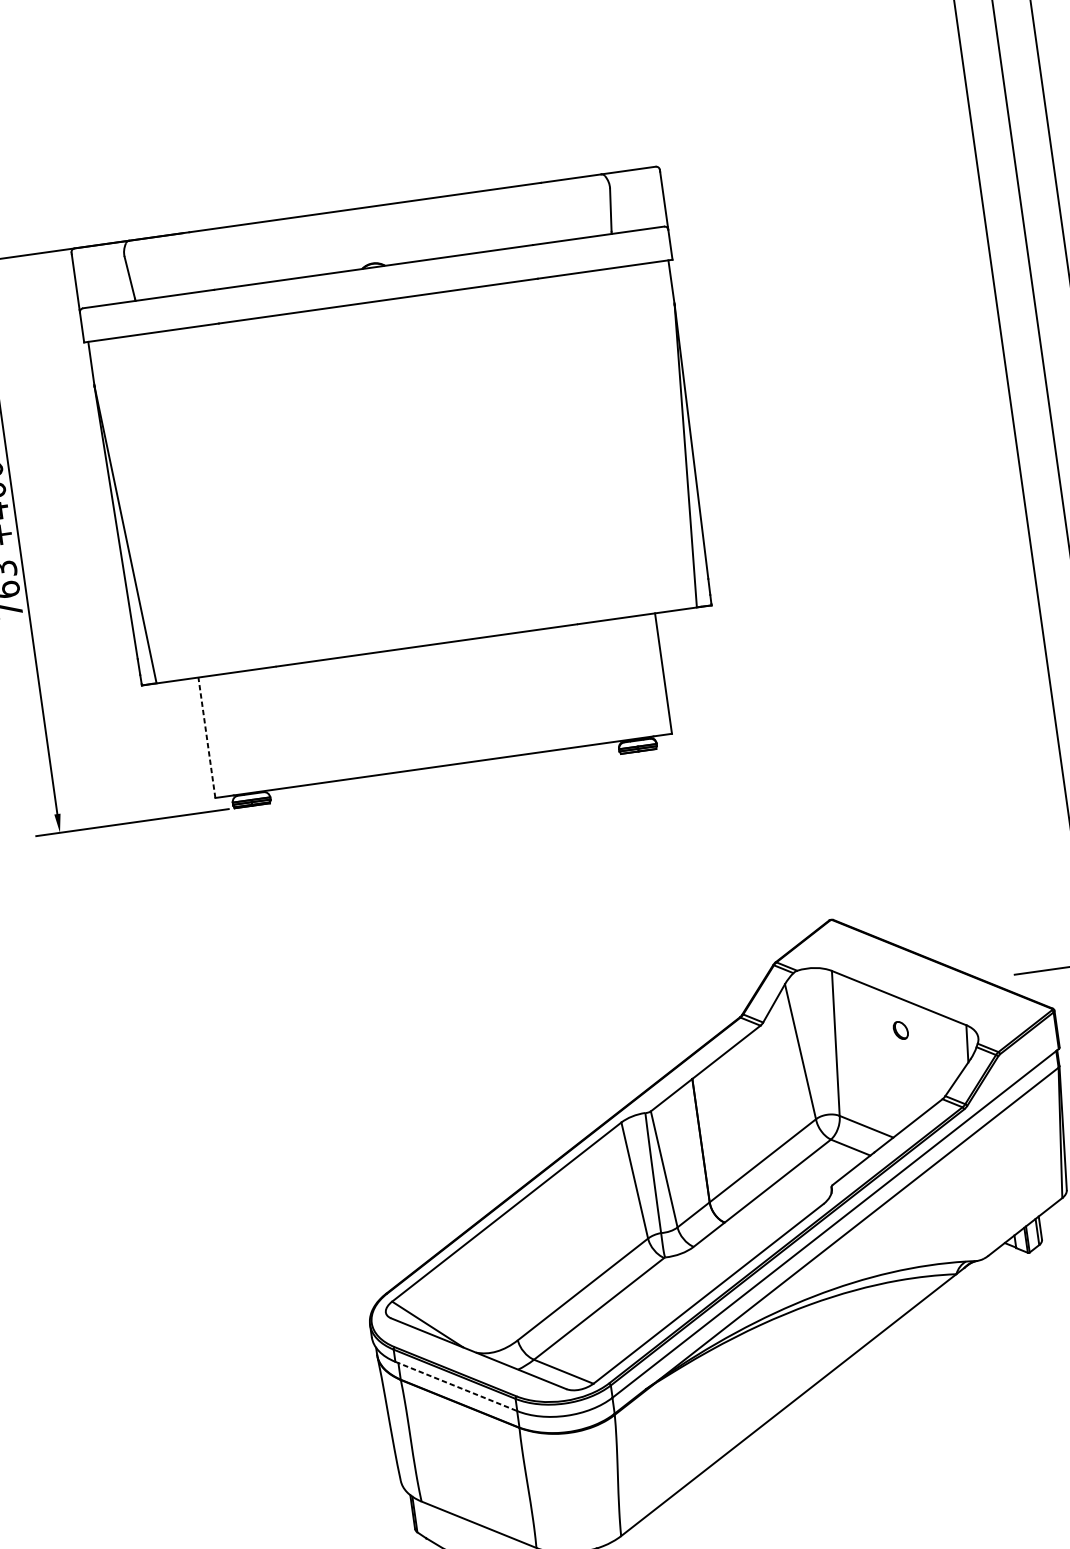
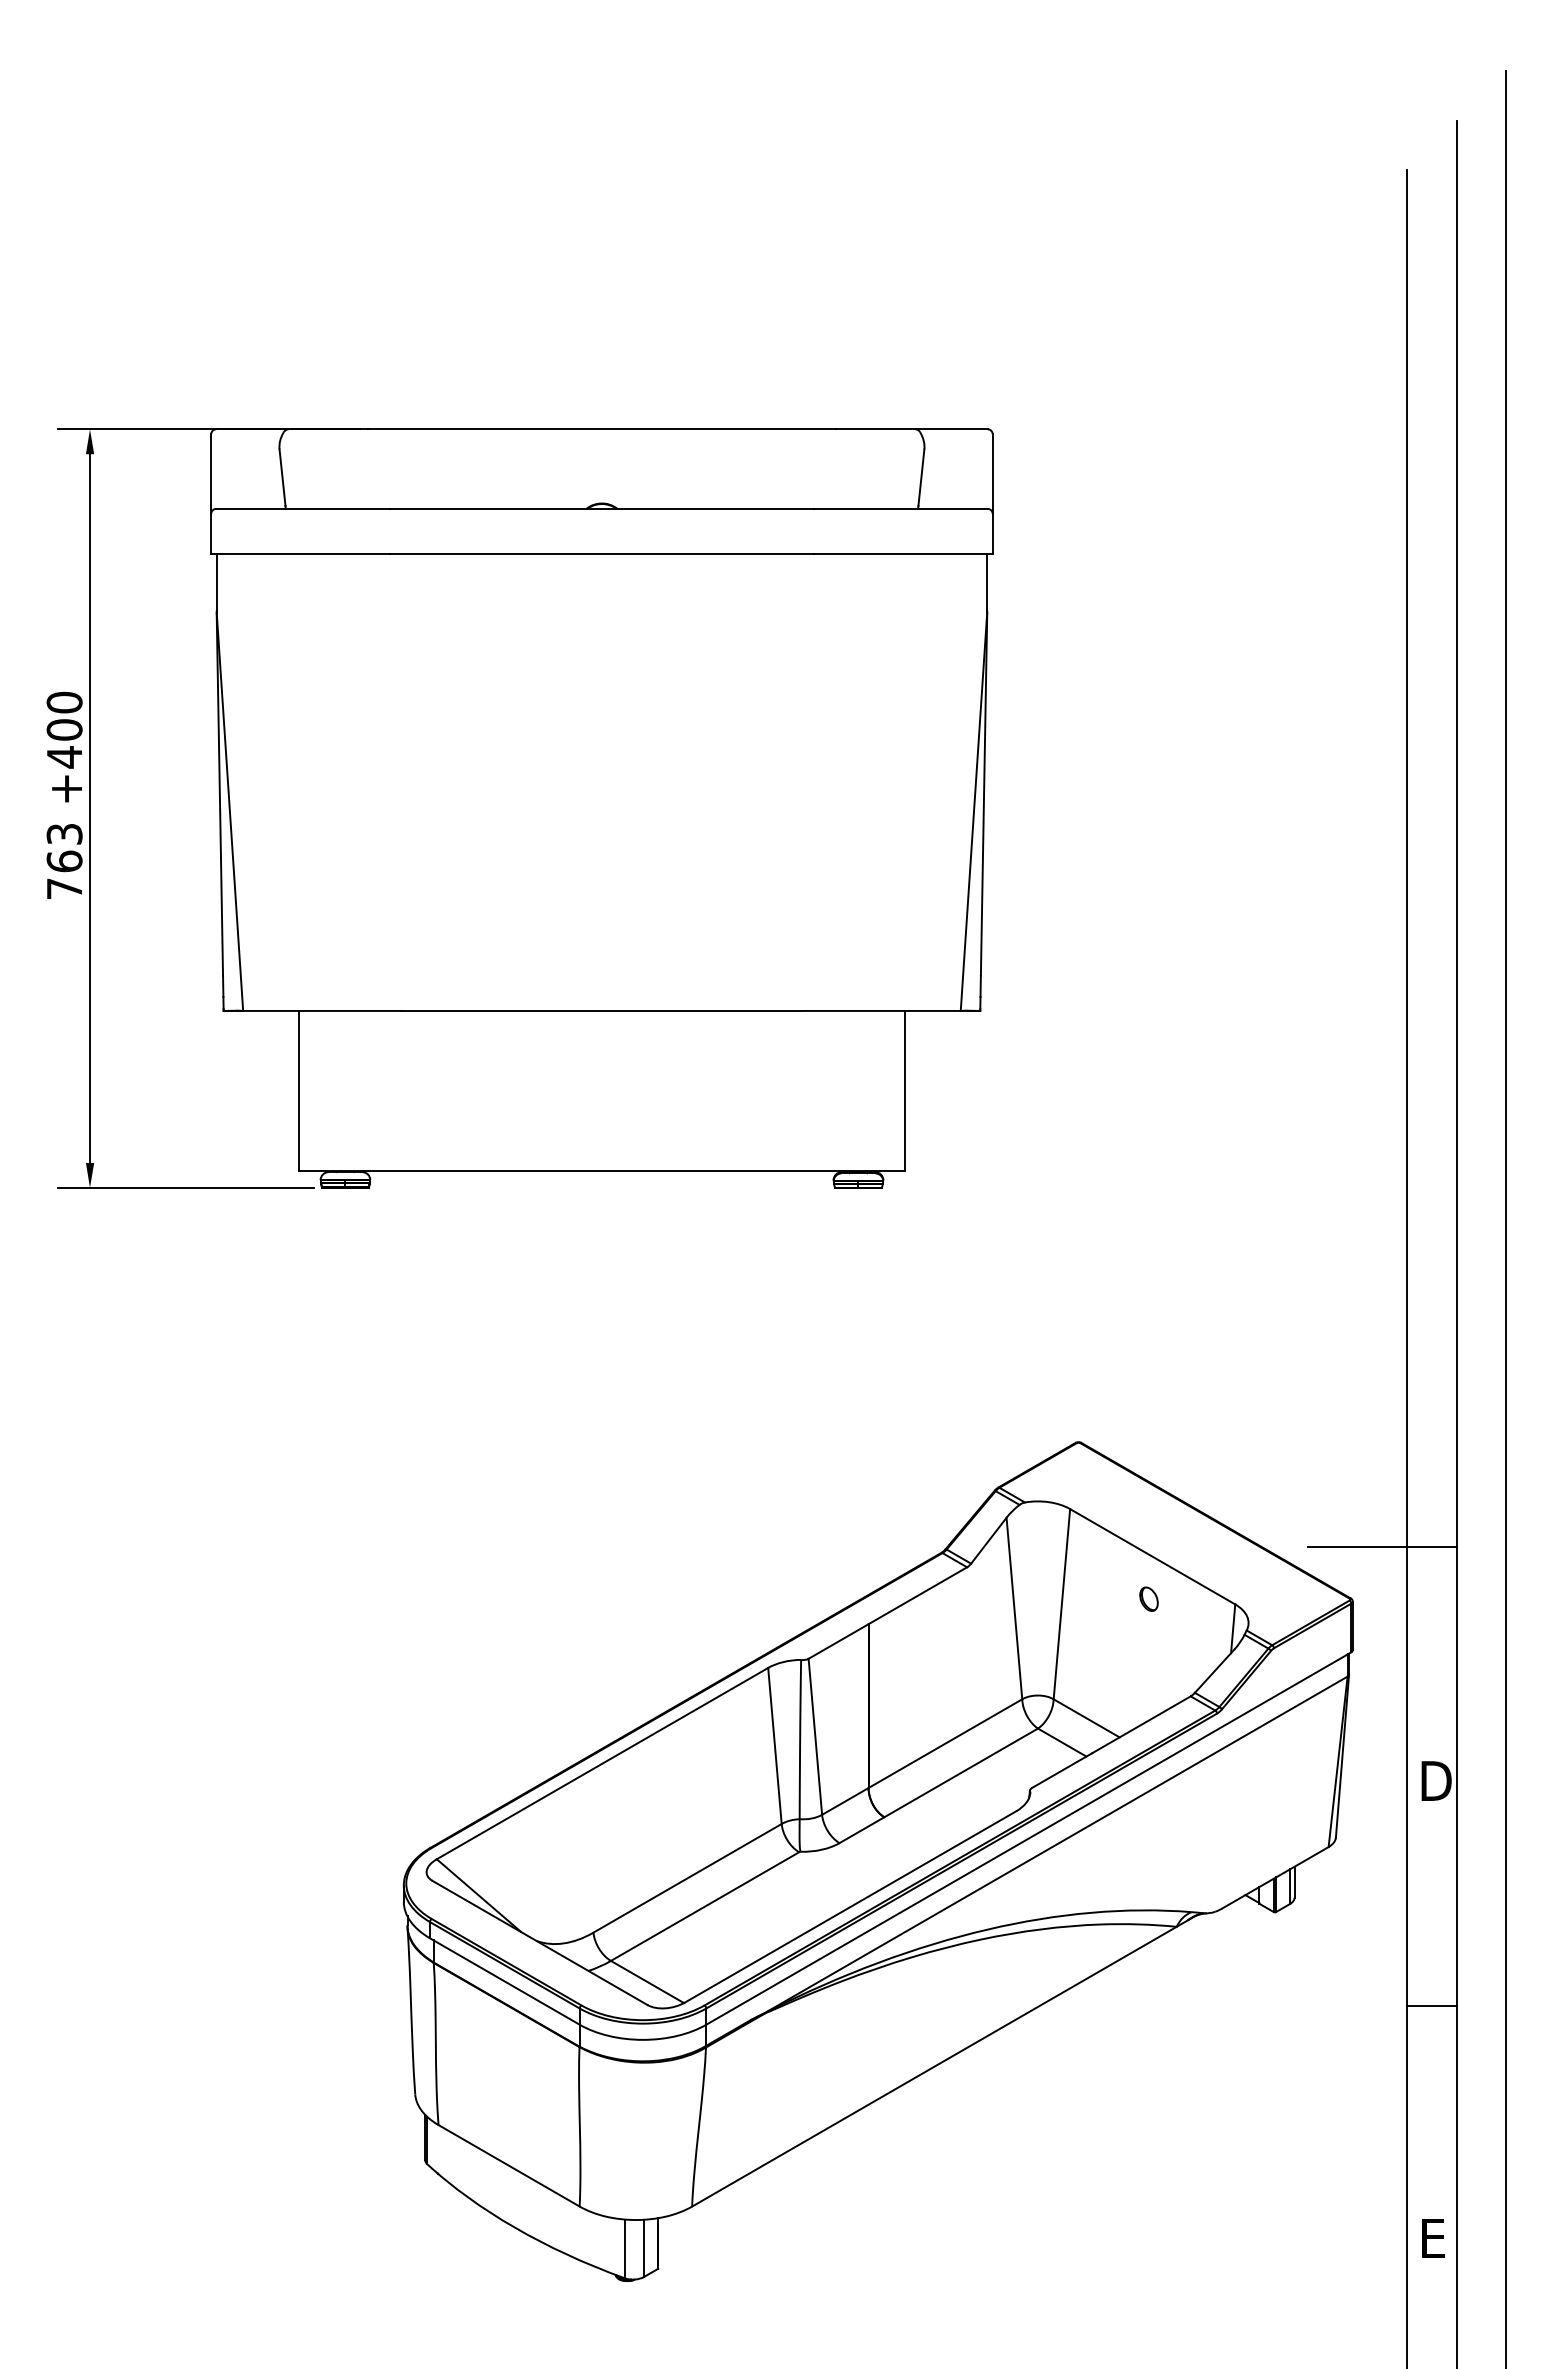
line: (206, 737) -> (298, 1090), dashed -> solid
line: (456, 1386) -> (505, 1981), dashed -> solid

